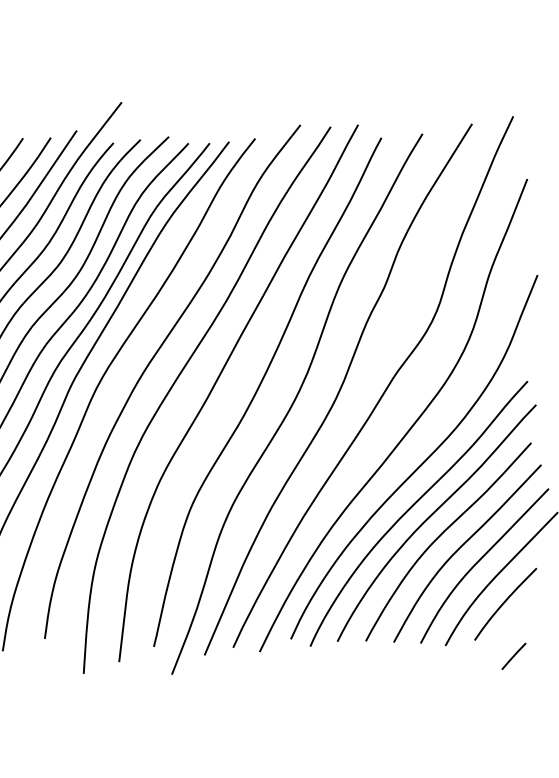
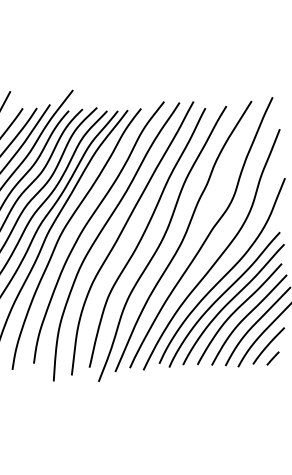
line: (512, 656) -> (272, 358), moved

